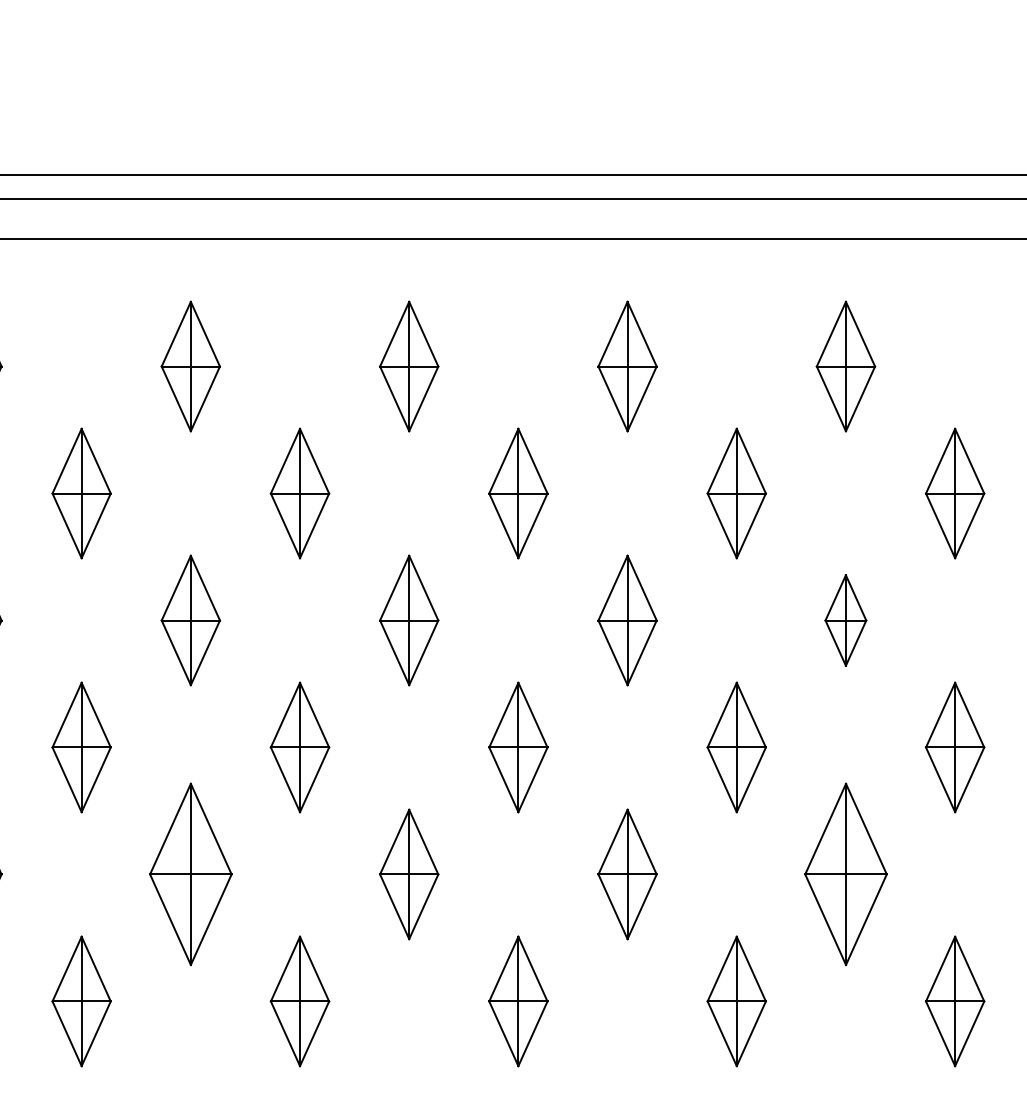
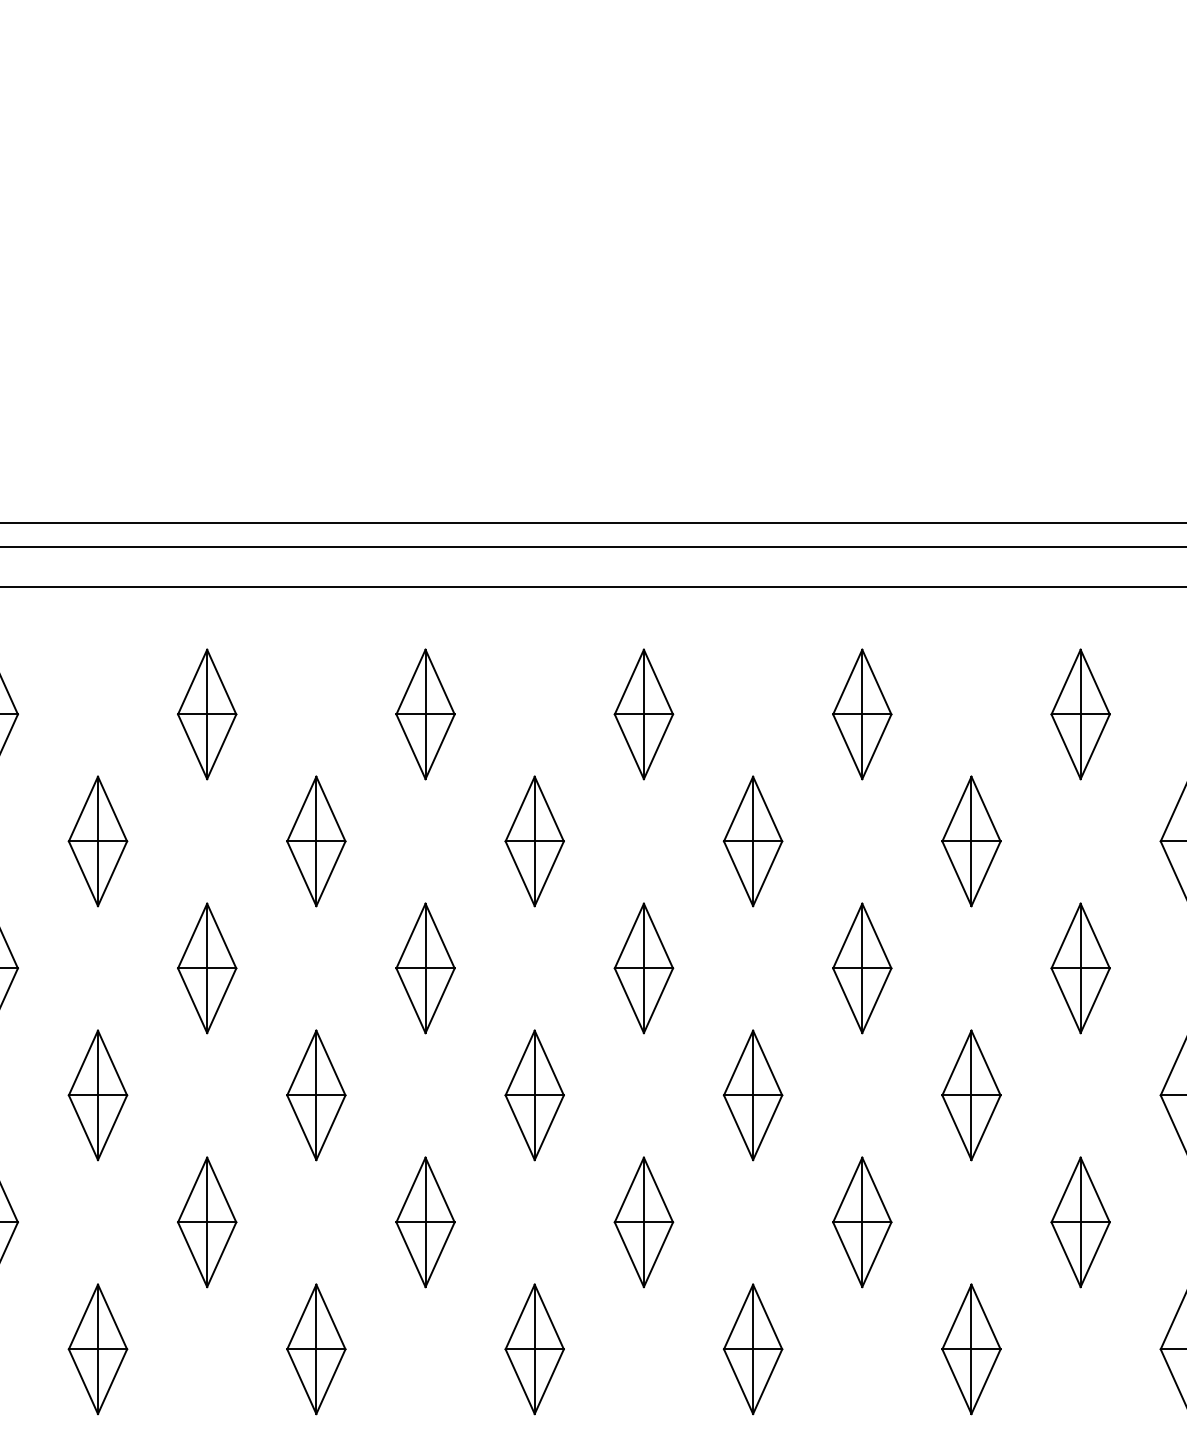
part: (845, 620) -> (1080, 968), size x1.43
part: (190, 874) -> (425, 1222), size x0.71
part: (845, 874) -> (1080, 1222), size x0.71

